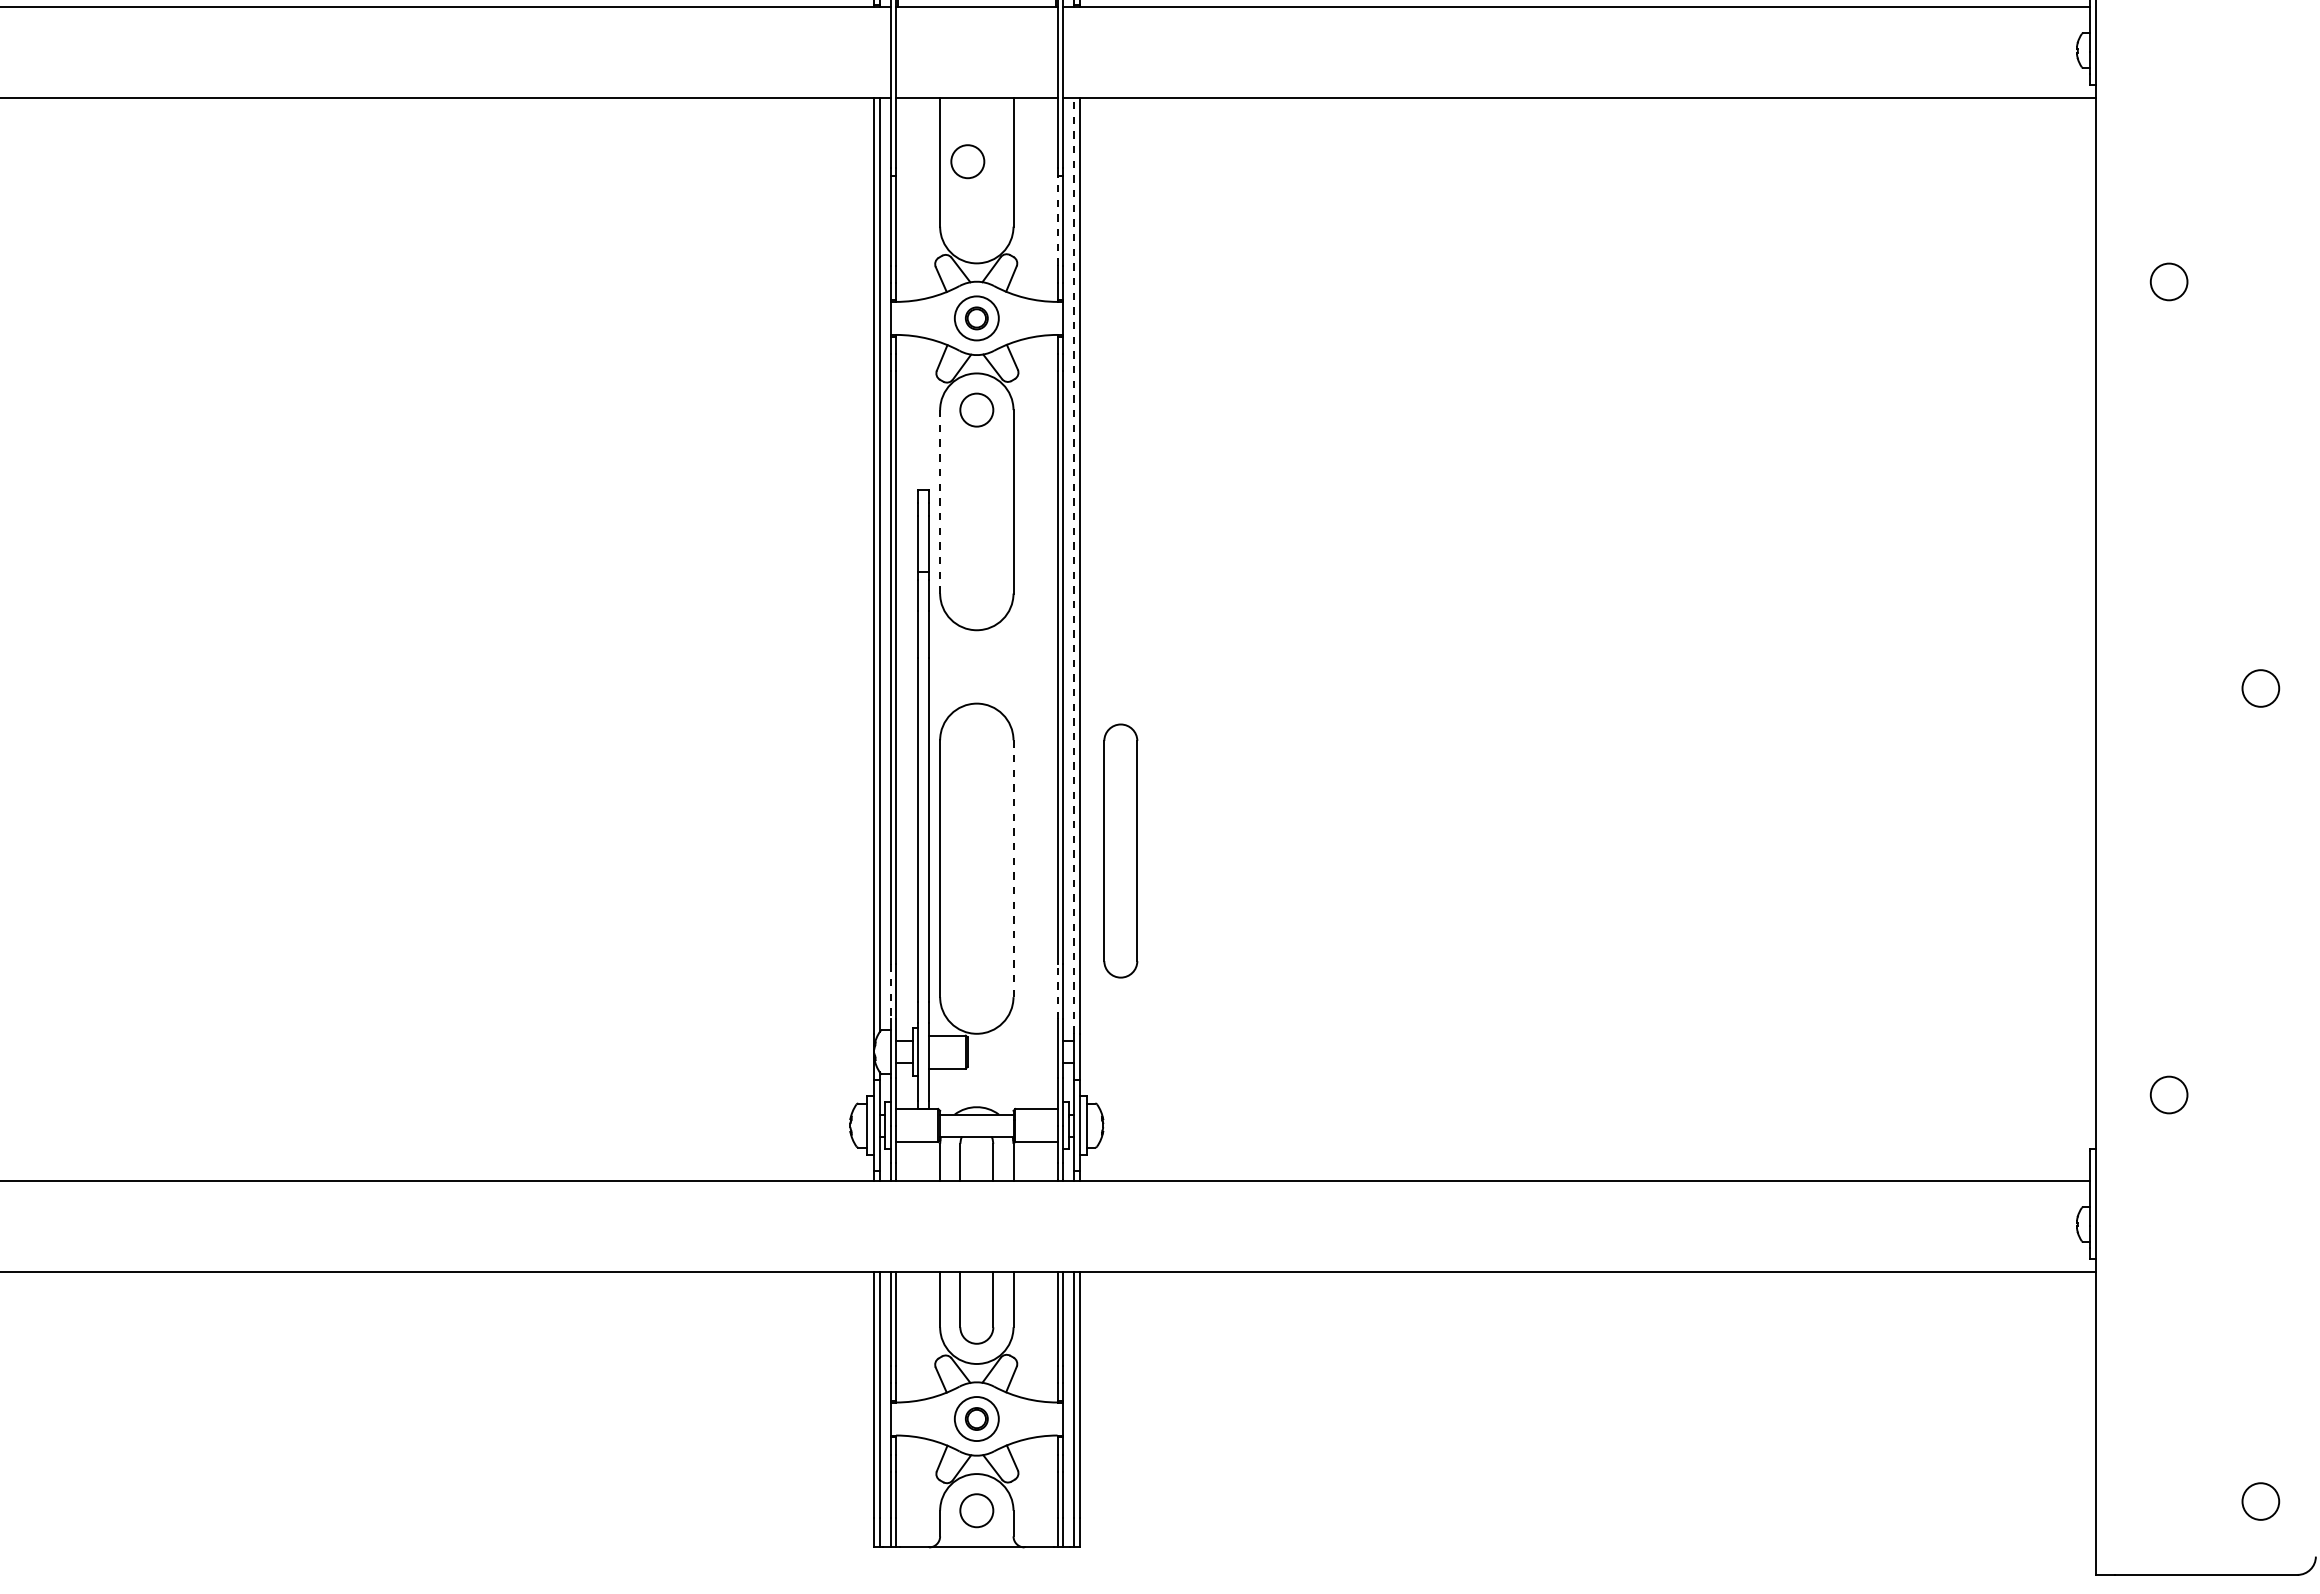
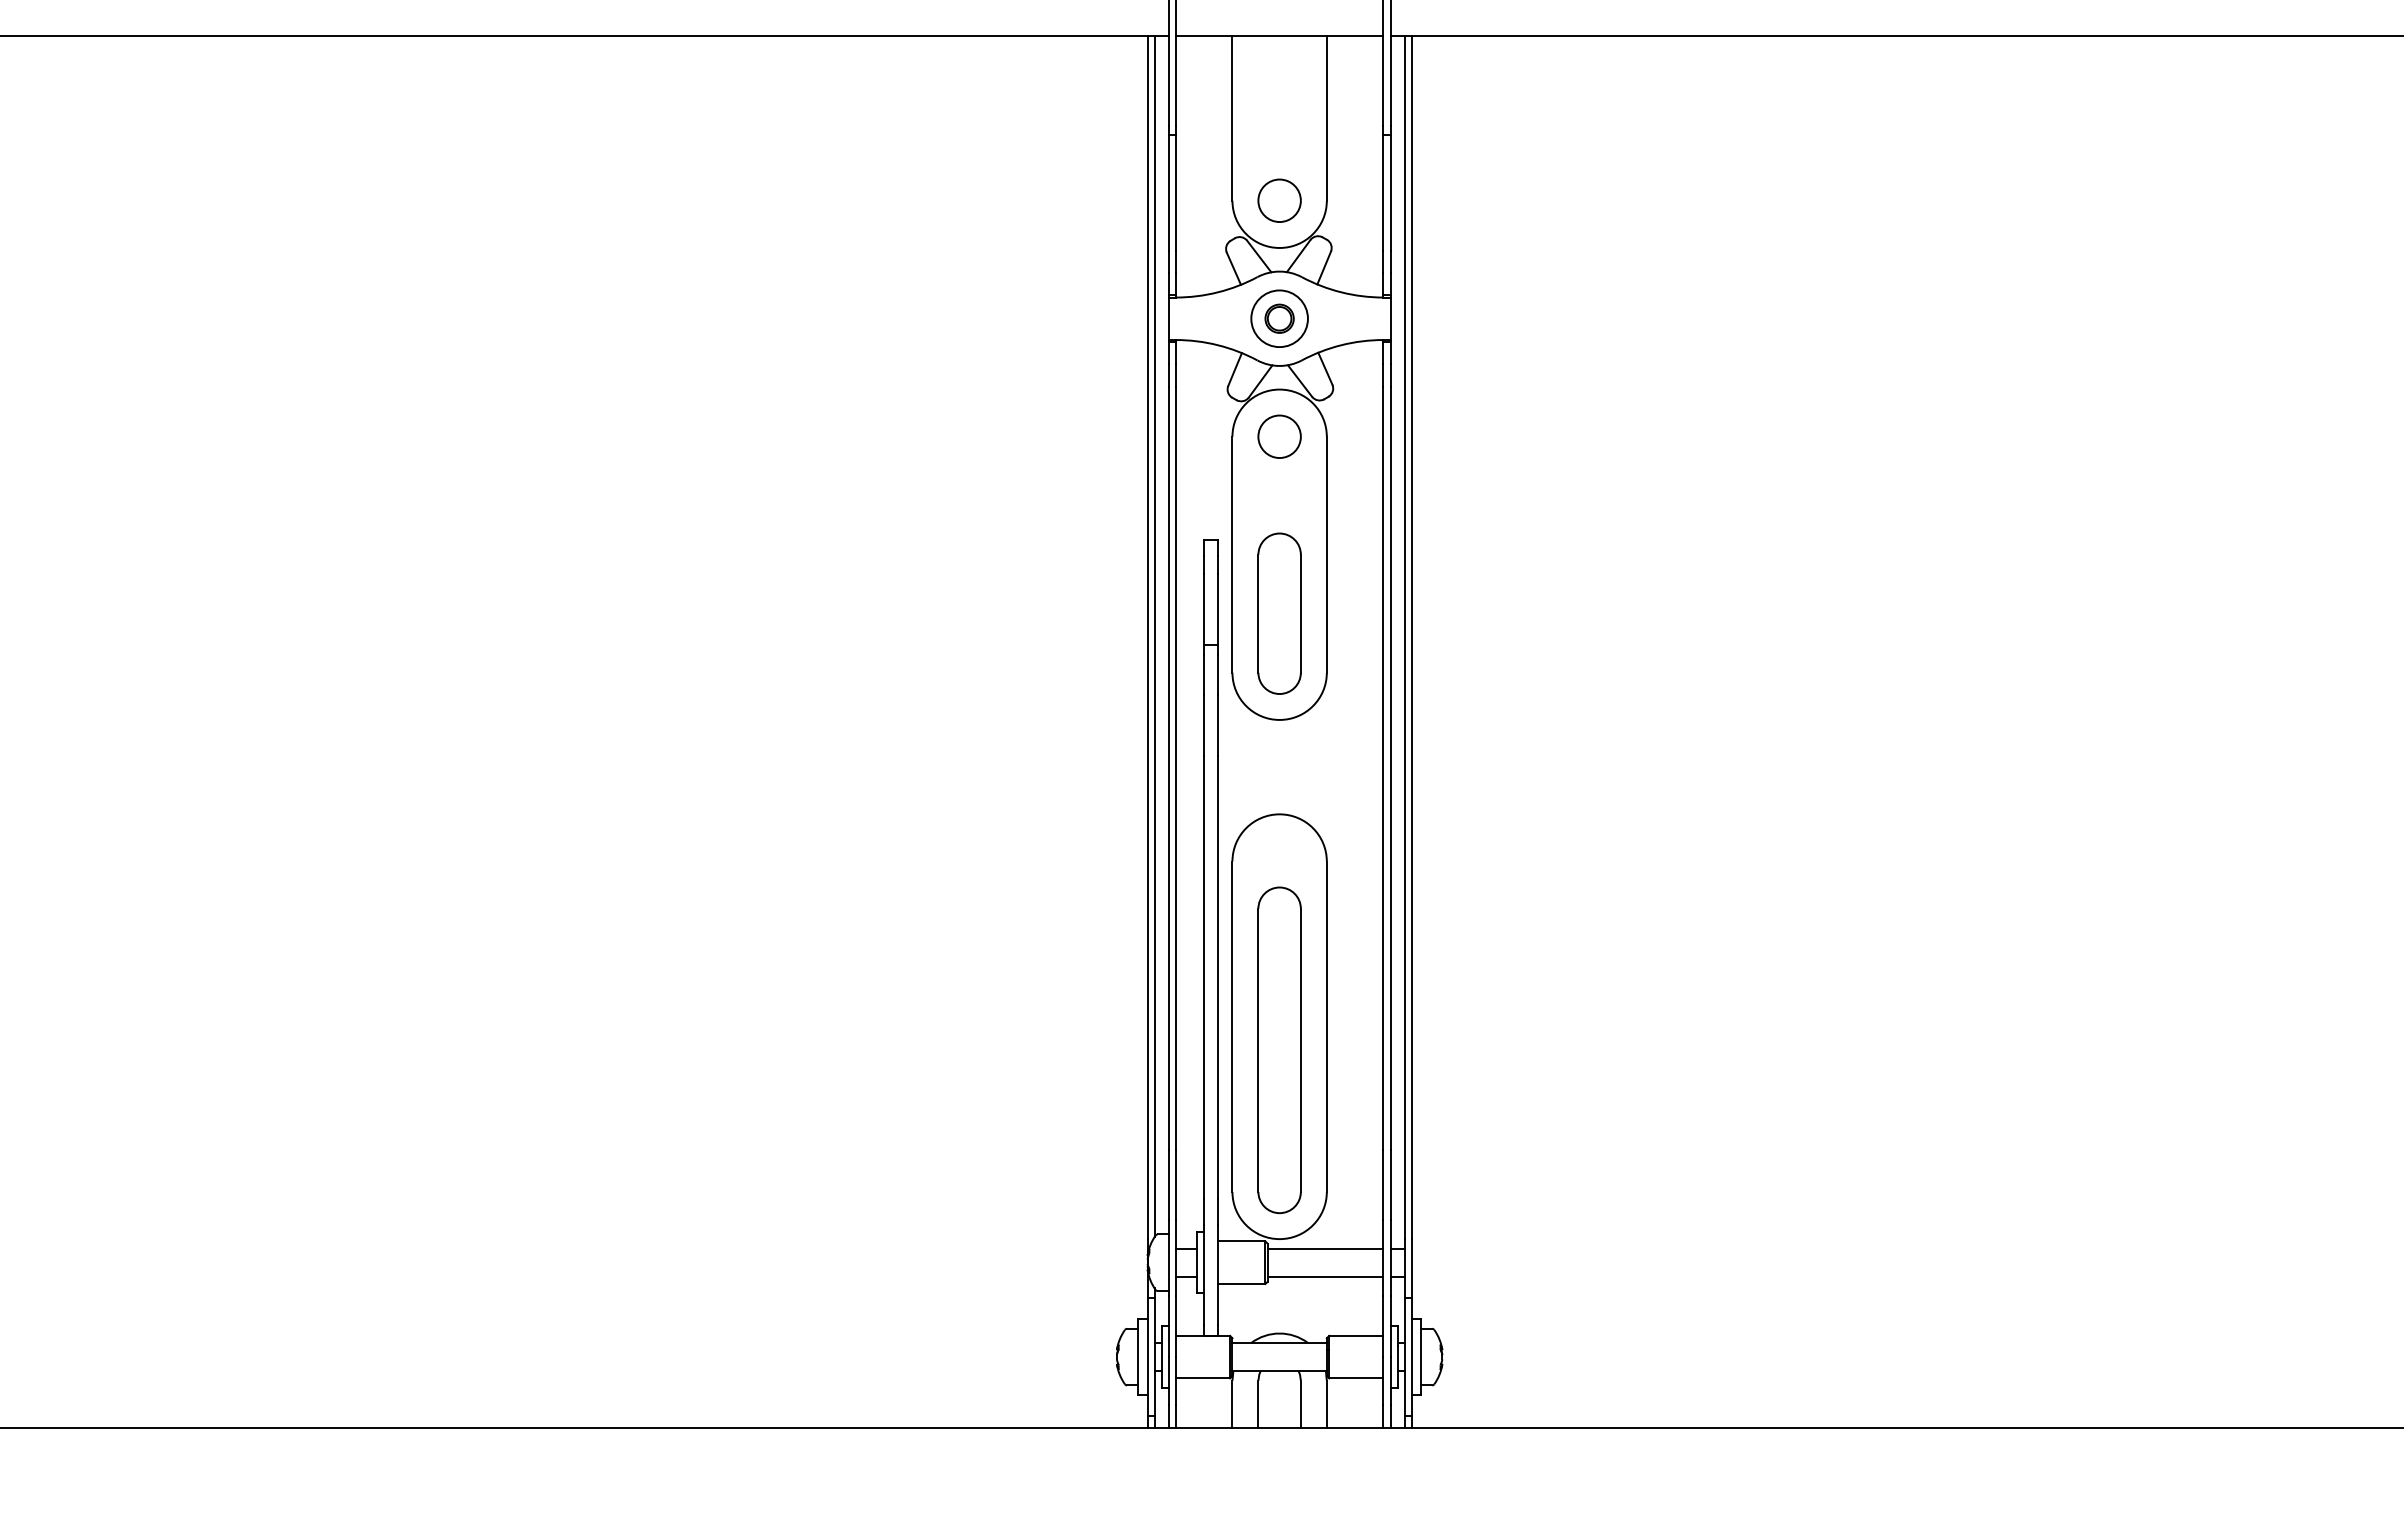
circle: (967, 161) -> (1279, 200), moved
line: (1057, 220) -> (1383, 192), dashed -> solid
line: (940, 501) -> (1232, 554), dashed -> solid
part: (976, 547) -> (1279, 613), added
line: (1074, 566) -> (1405, 637), dashed -> solid
part: (1120, 850) -> (1279, 1049), moved
line: (1013, 869) -> (1326, 1027), dashed -> solid
line: (1057, 991) -> (1383, 1184), dashed -> solid
line: (890, 992) -> (1168, 1185), dashed -> solid
line: (1012, 1041) -> (1325, 1249), added
line: (1012, 1063) -> (1325, 1277), added

